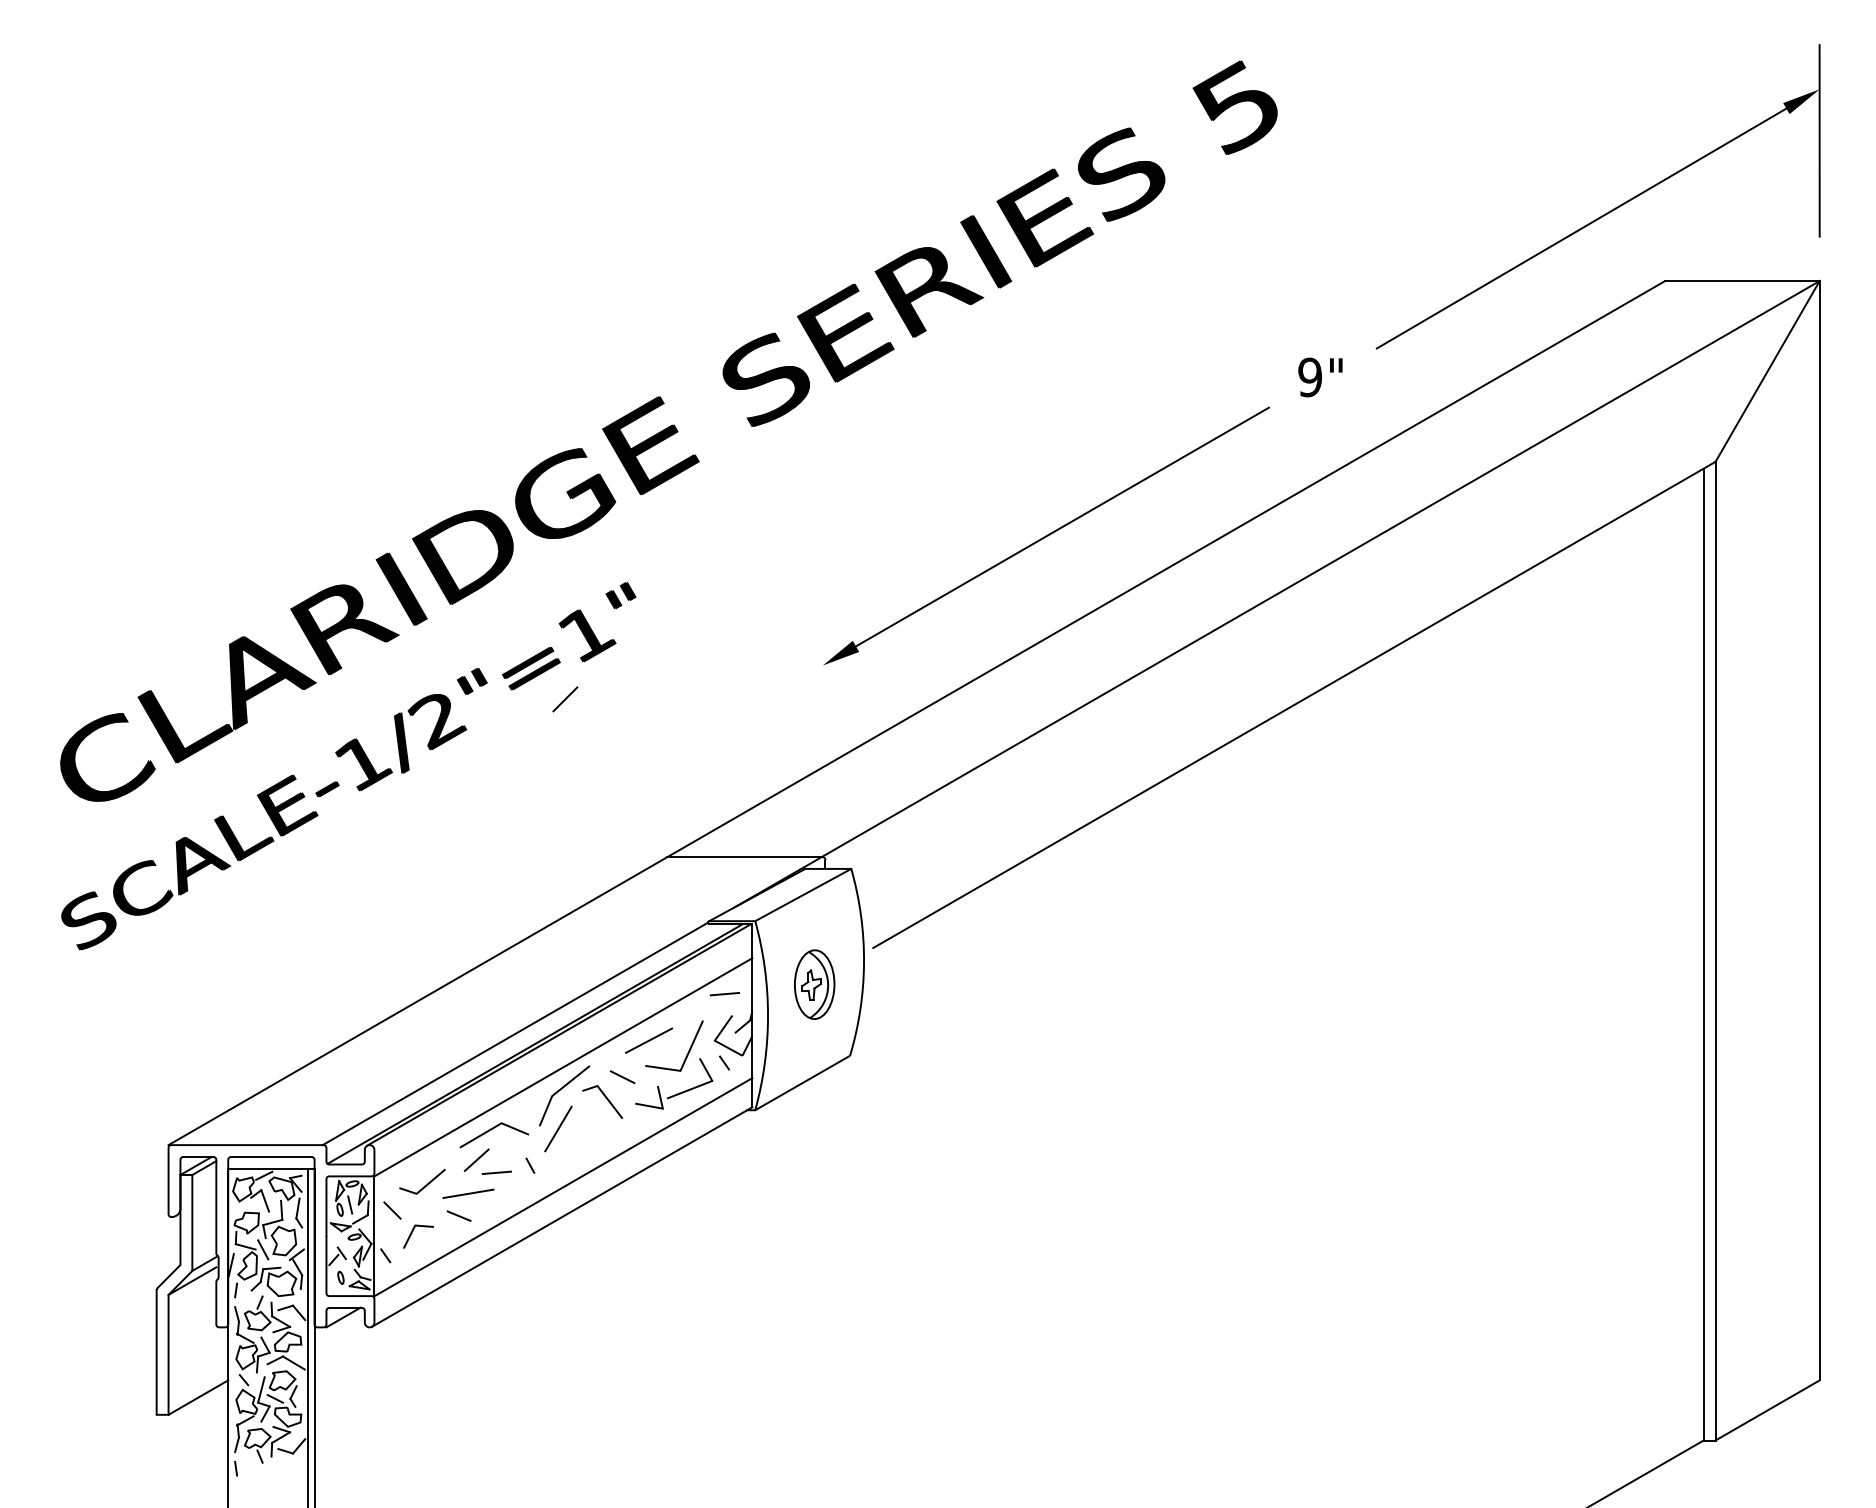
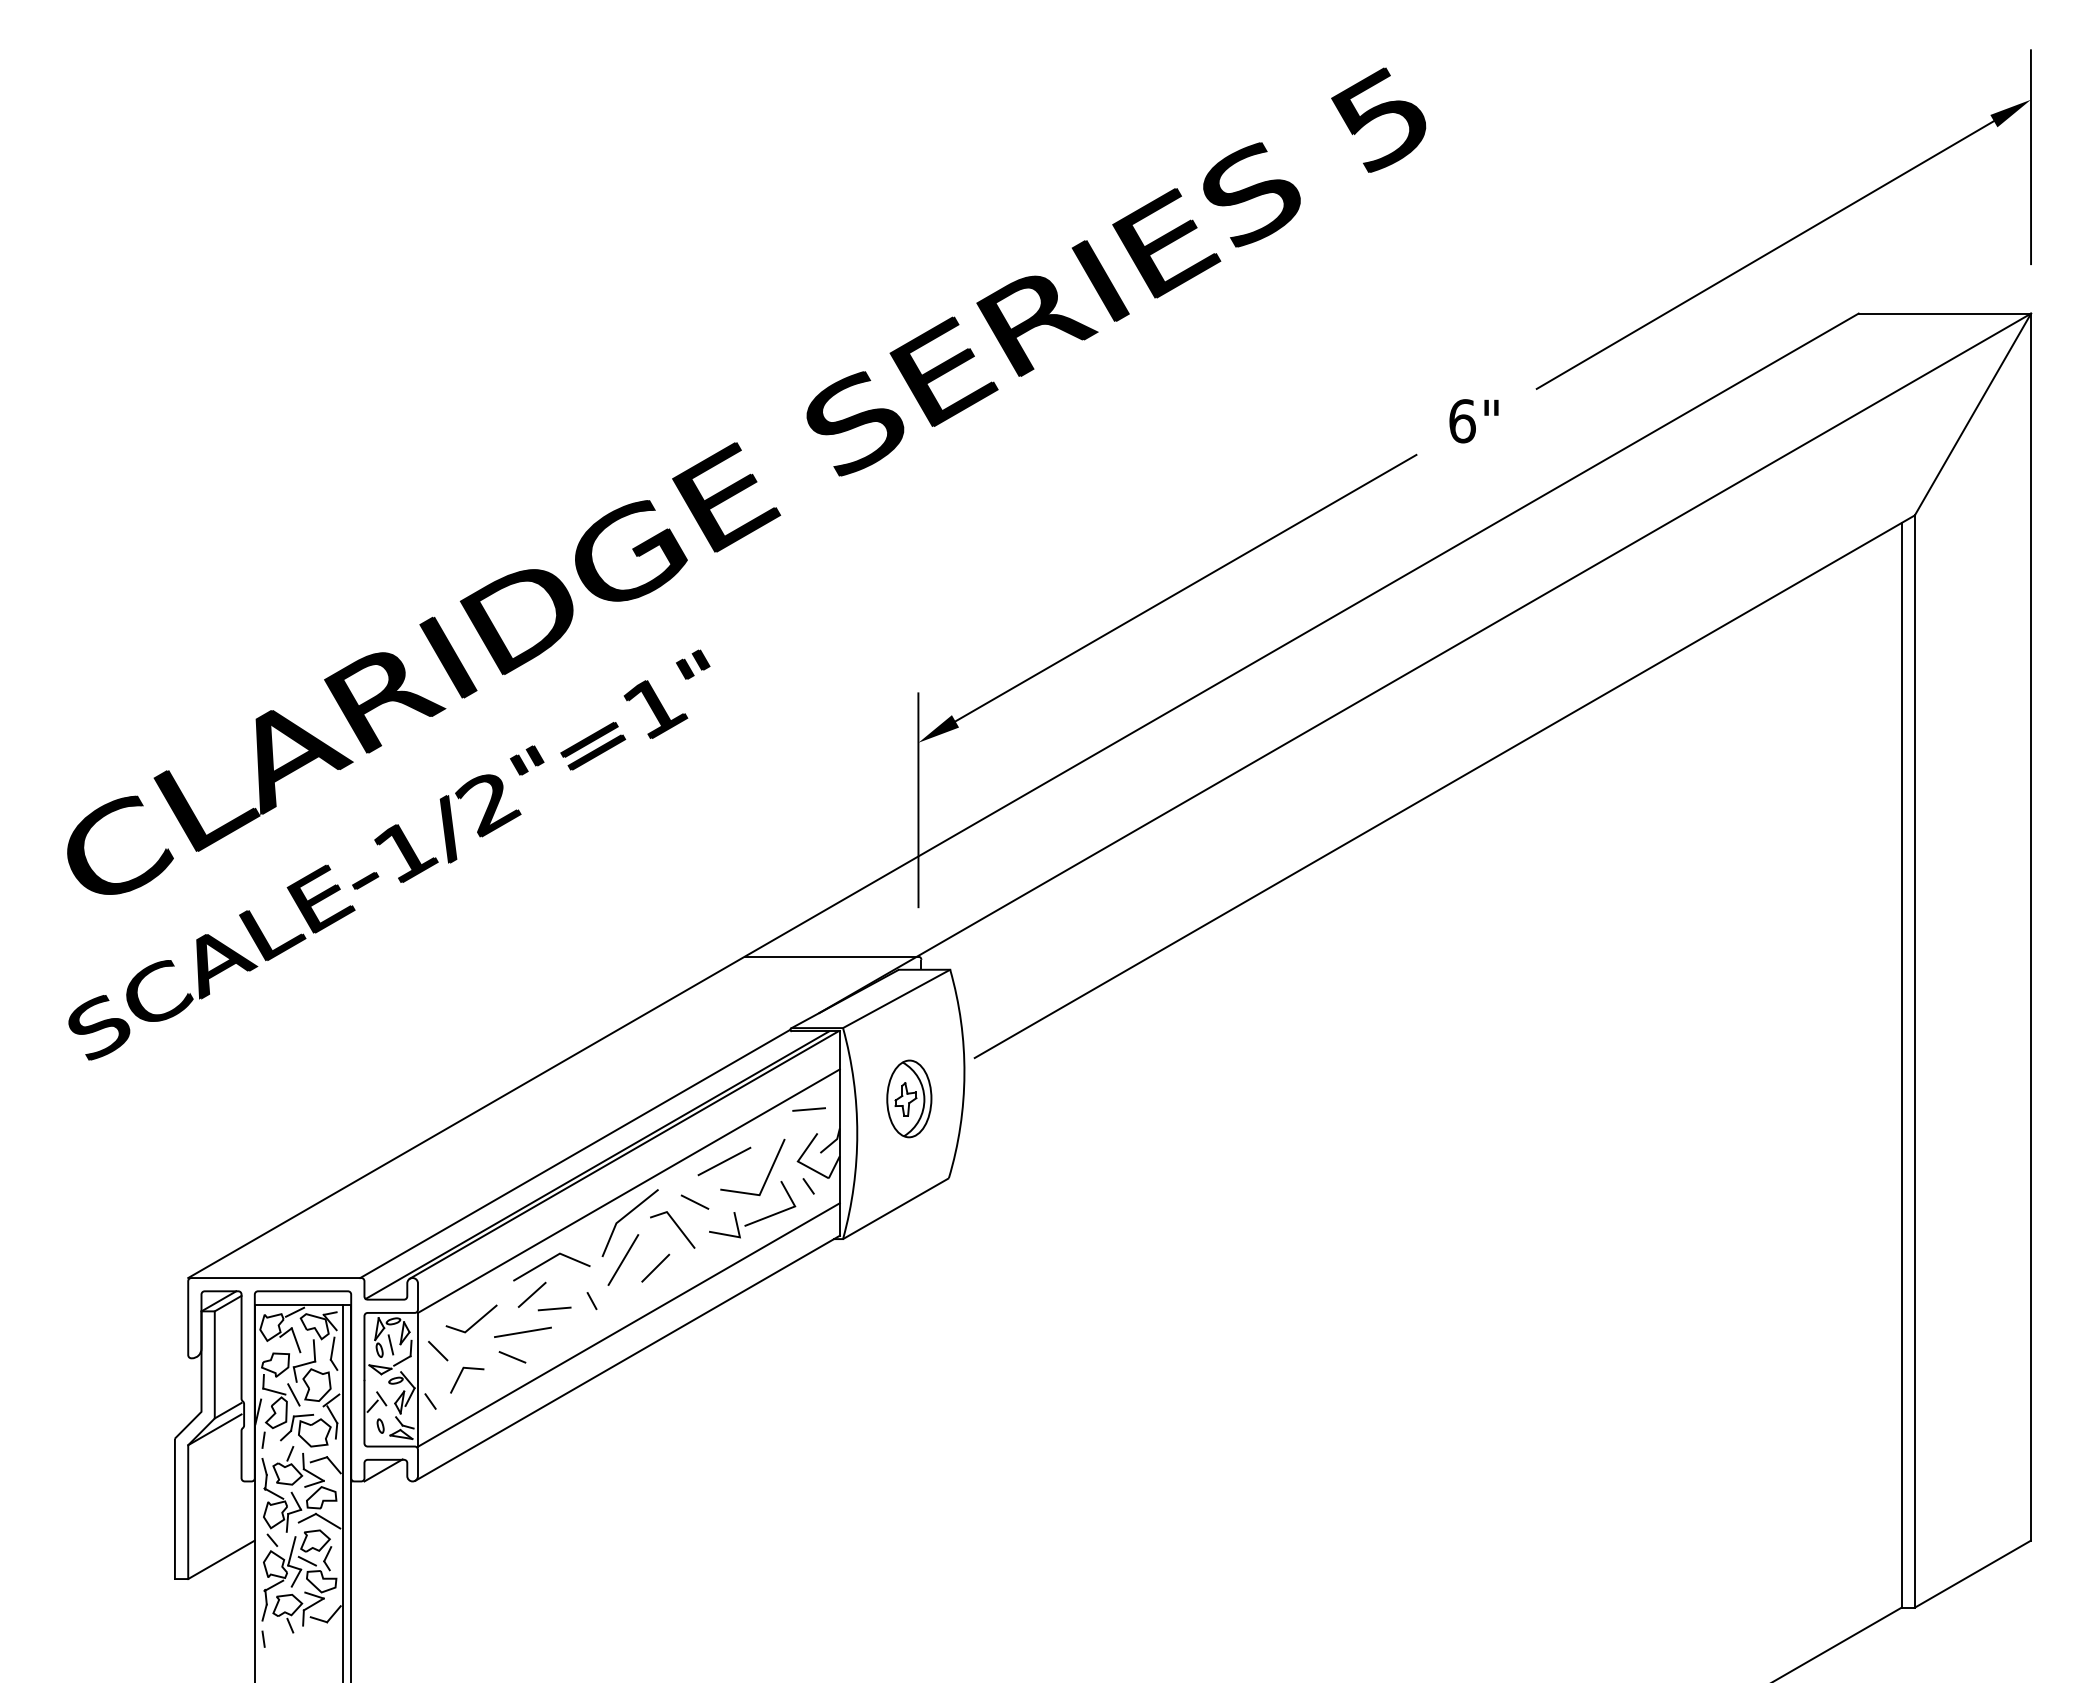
text: (1310, 377) -> (1462, 421), 9" -> 6"
line: (565, 699) -> (655, 1268), moved
line: (822, 716) -> (918, 799), added

